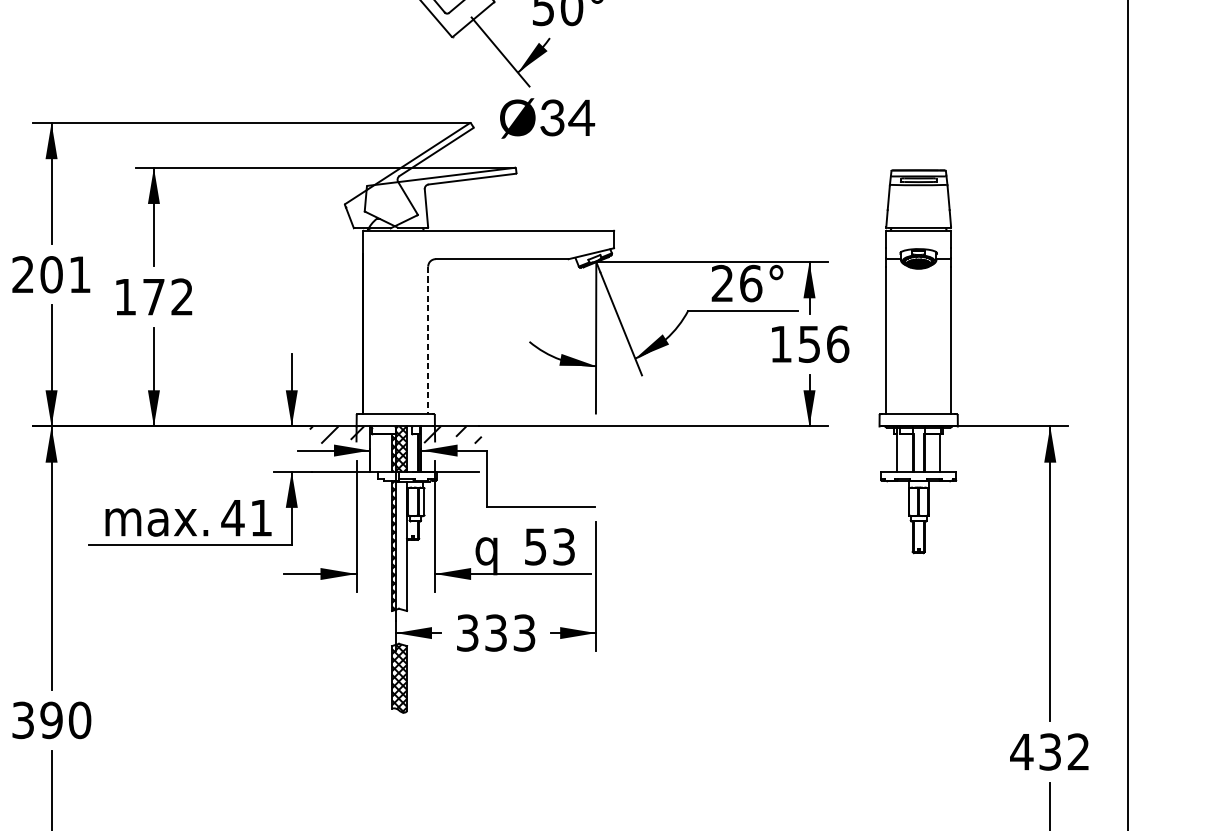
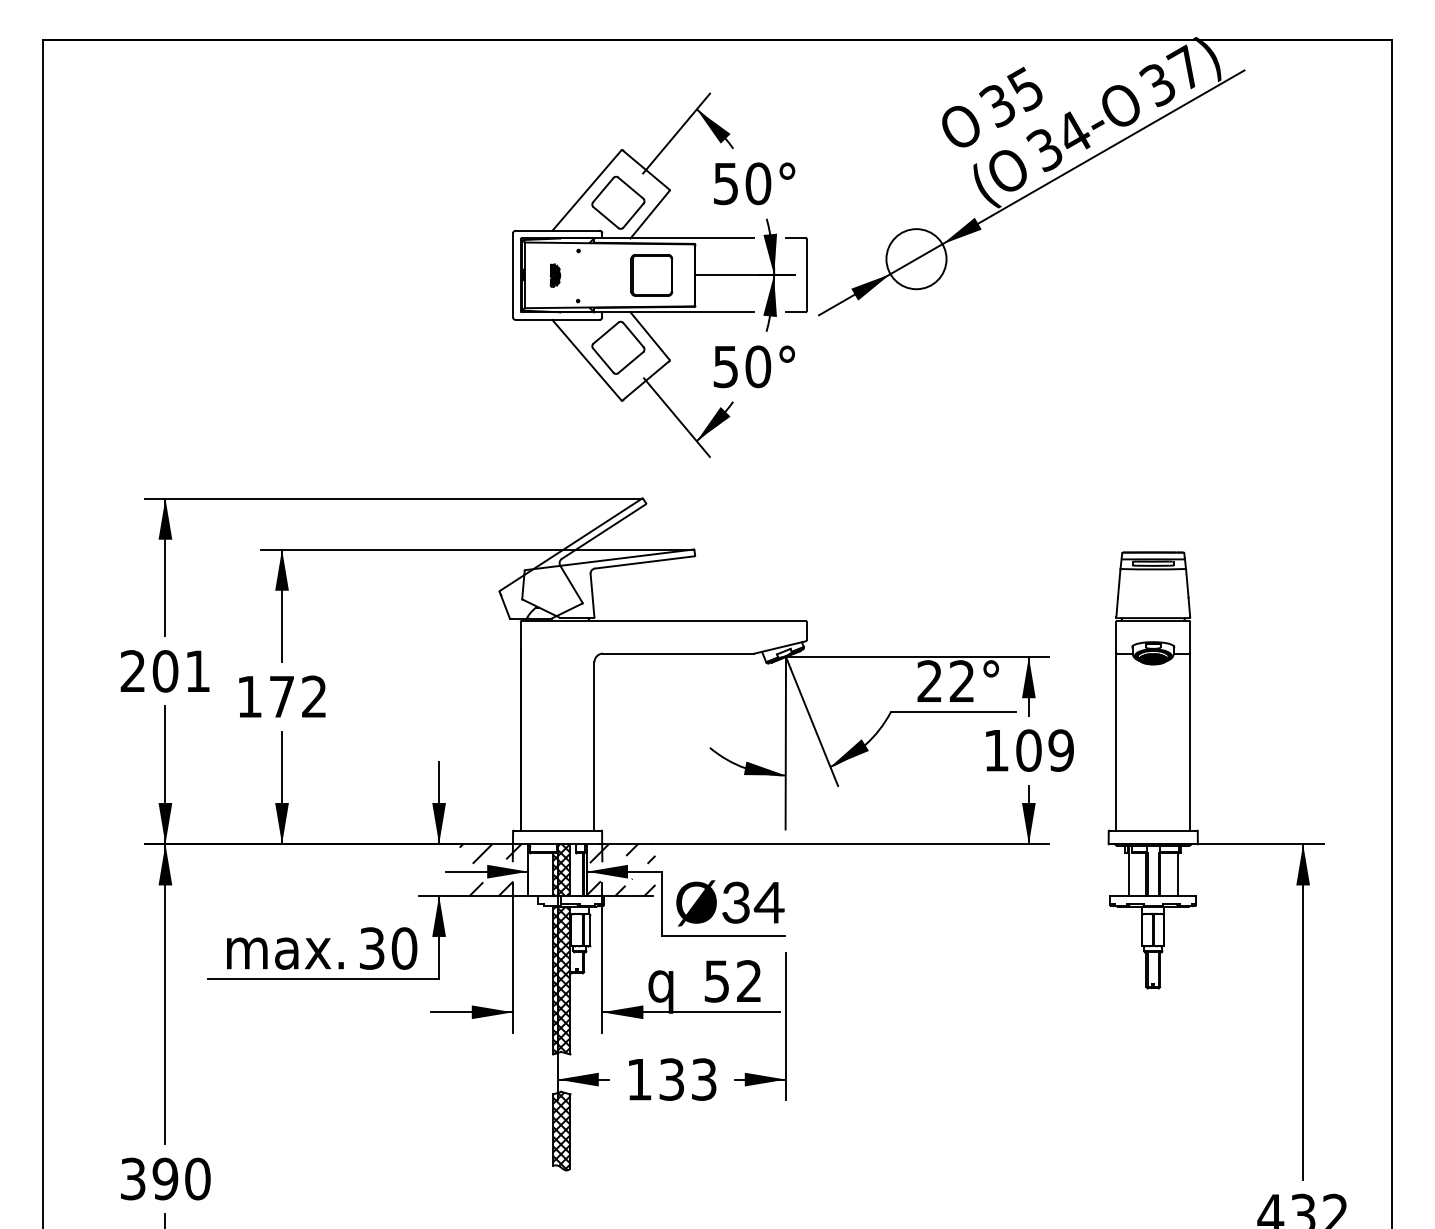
text: (547, 118) -> (730, 903), moved
text: (751, 283) -> (962, 681), 26° -> 22°
line: (428, 340) -> (594, 746), dashed -> solid
text: (824, 344) -> (1045, 750), 156 -> 109
hatch: (451, 463) -> (620, 886), added
hatch: (343, 465) -> (498, 888), added
text: (246, 518) -> (387, 948), 41 -> 30
hatch: (400, 545) -> (563, 979), added
text: (564, 546) -> (749, 981), 53 -> 52
text: (467, 633) -> (639, 1079), 333 -> 133

